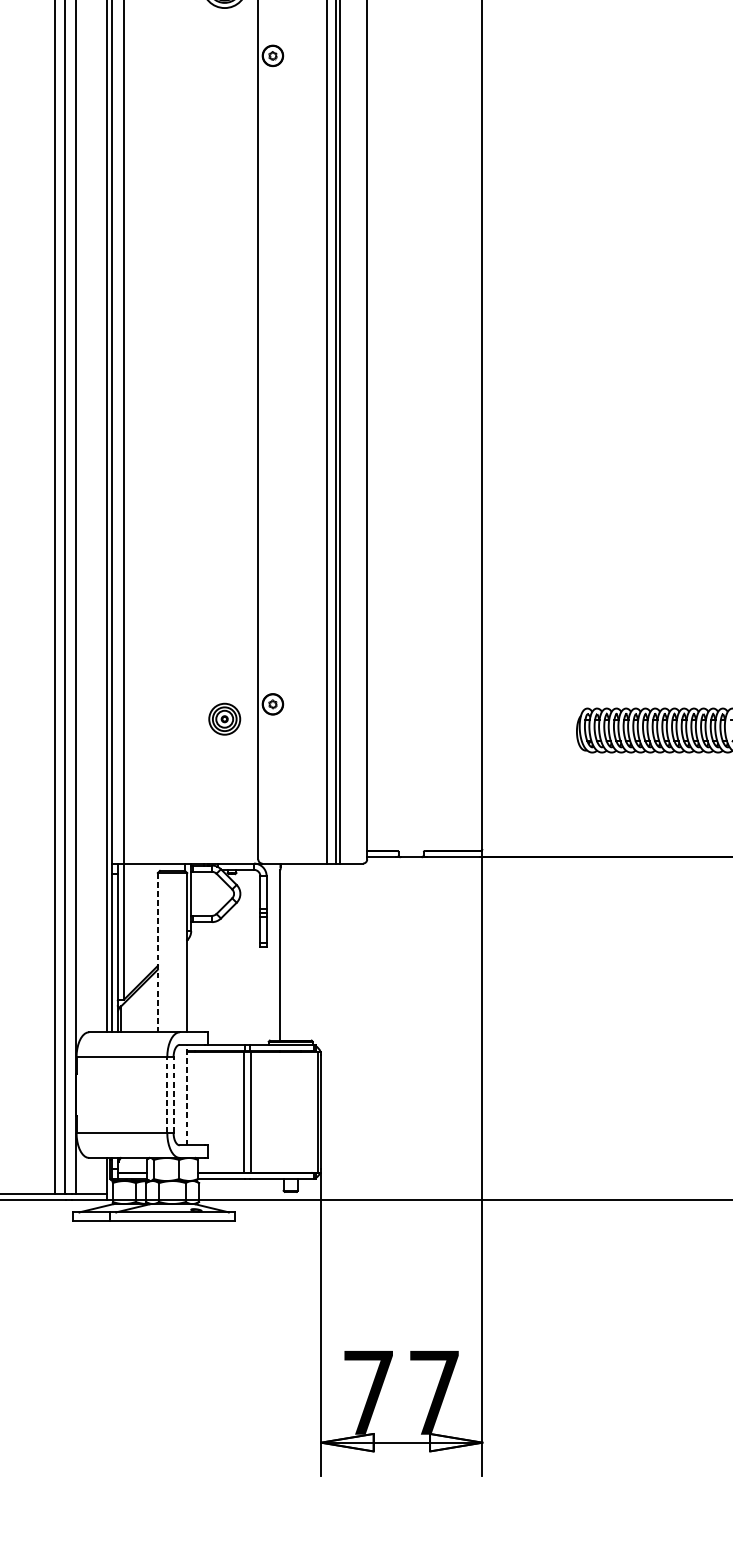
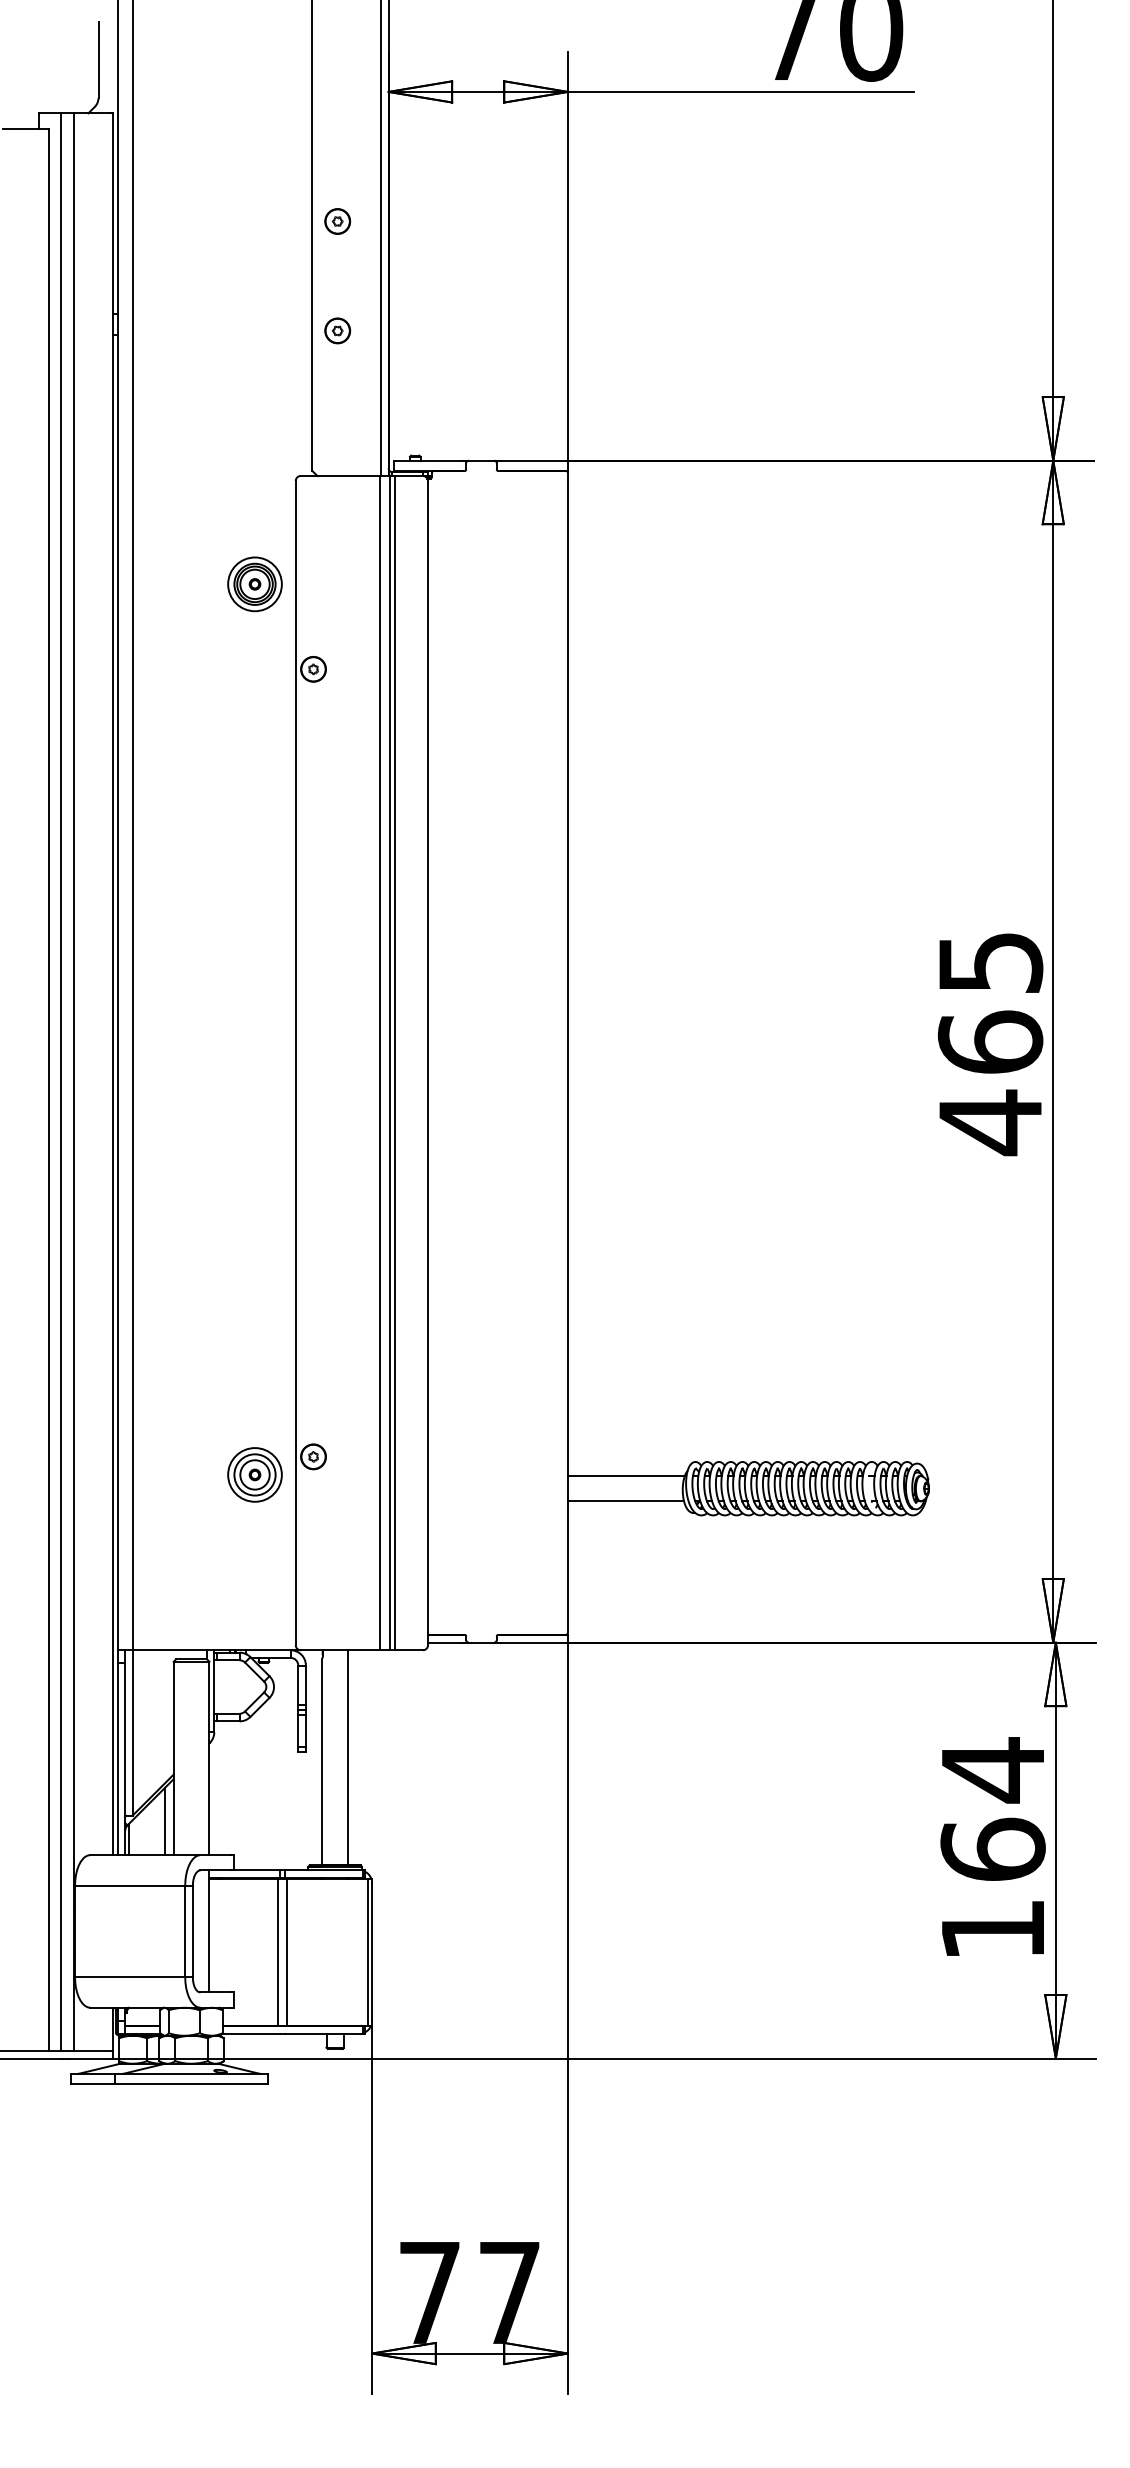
part: (224, 718) -> (254, 1474), size x1.43
line: (529, 719) -> (625, 1475), added
line: (529, 741) -> (625, 1501), added
line: (300, 951) -> (347, 1757), added
line: (157, 952) -> (173, 1758), dashed -> solid
line: (150, 1004) -> (164, 1821), added
line: (187, 1094) -> (209, 1930), dashed -> solid
line: (167, 1095) -> (185, 1931), dashed -> solid
line: (173, 1095) -> (192, 1931), dashed -> solid

